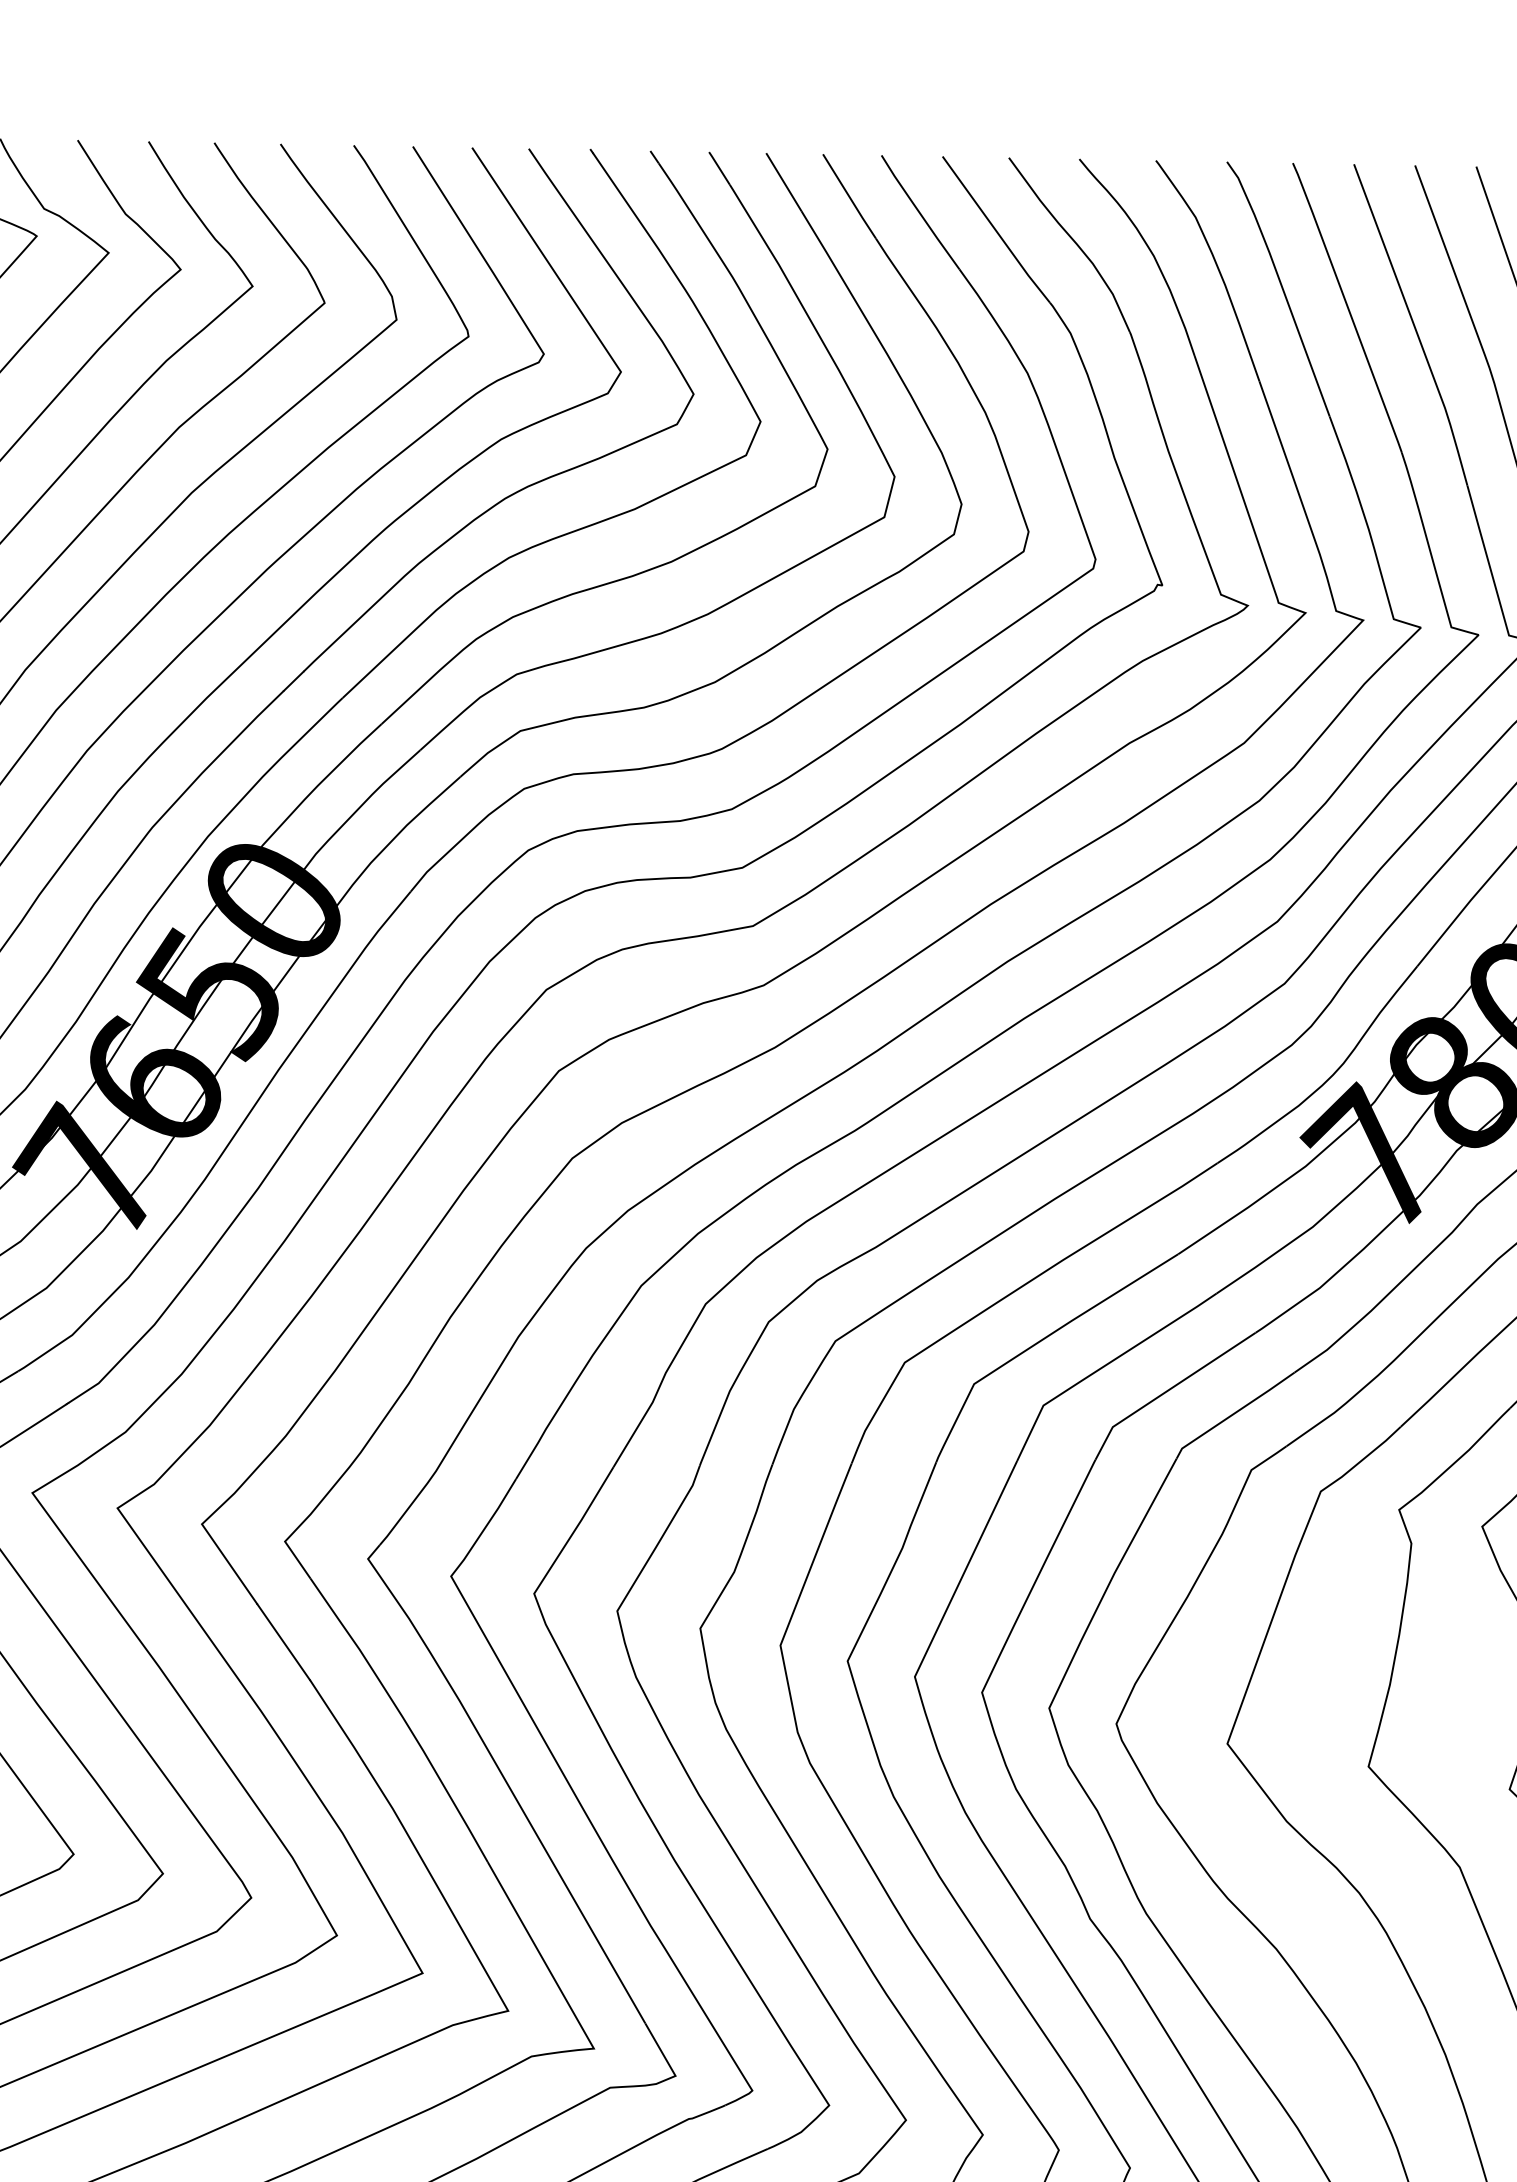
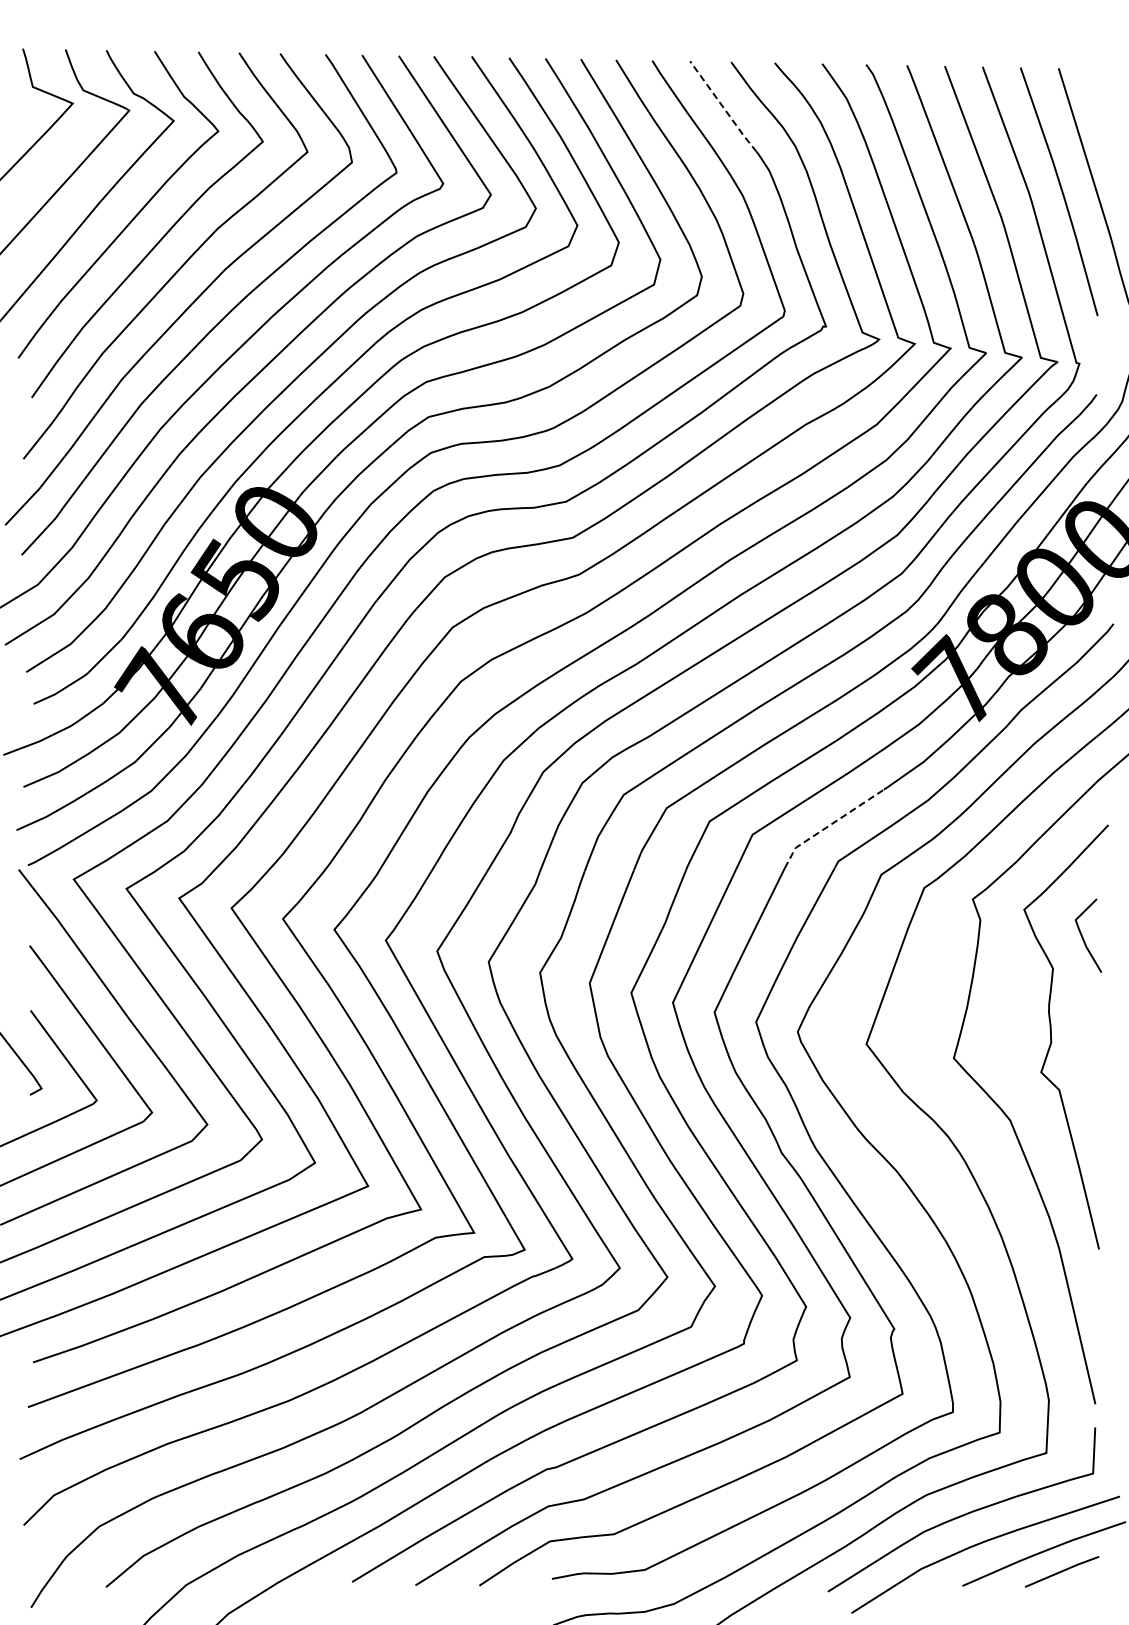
line: (996, 231) -> (723, 107), solid -> dashed
line: (1167, 1390) -> (829, 825), solid -> dashed

